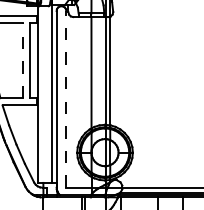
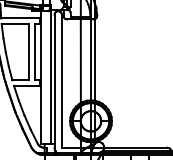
line: (23, 59) -> (29, 51), dashed -> solid
line: (65, 98) -> (61, 80), dashed -> solid

